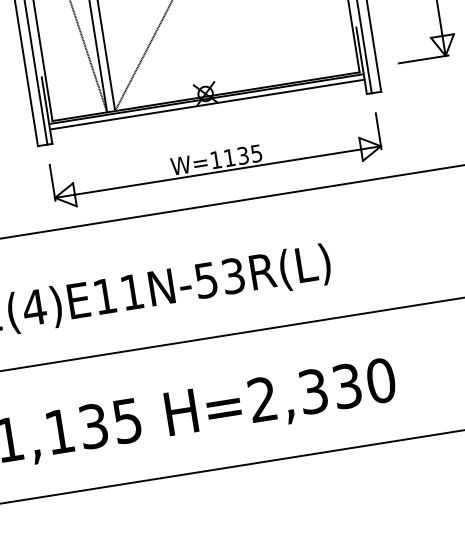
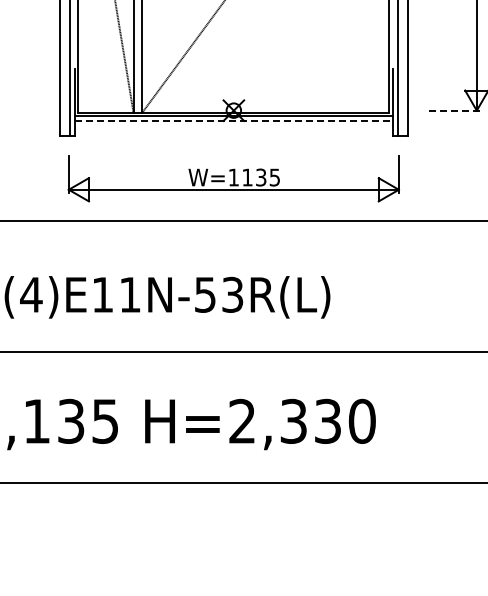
line: (424, 59) -> (455, 110), solid -> dashed
line: (207, 104) -> (234, 121), solid -> dashed

